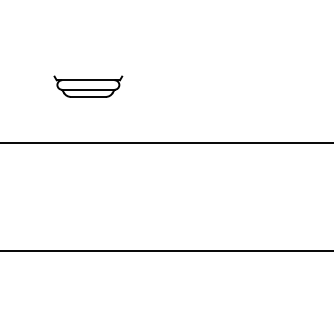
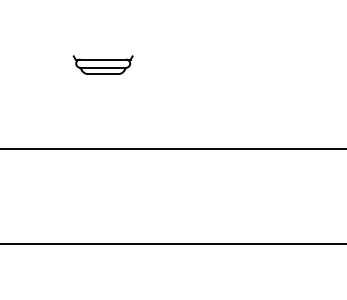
part: (87, 85) -> (102, 64), moved

